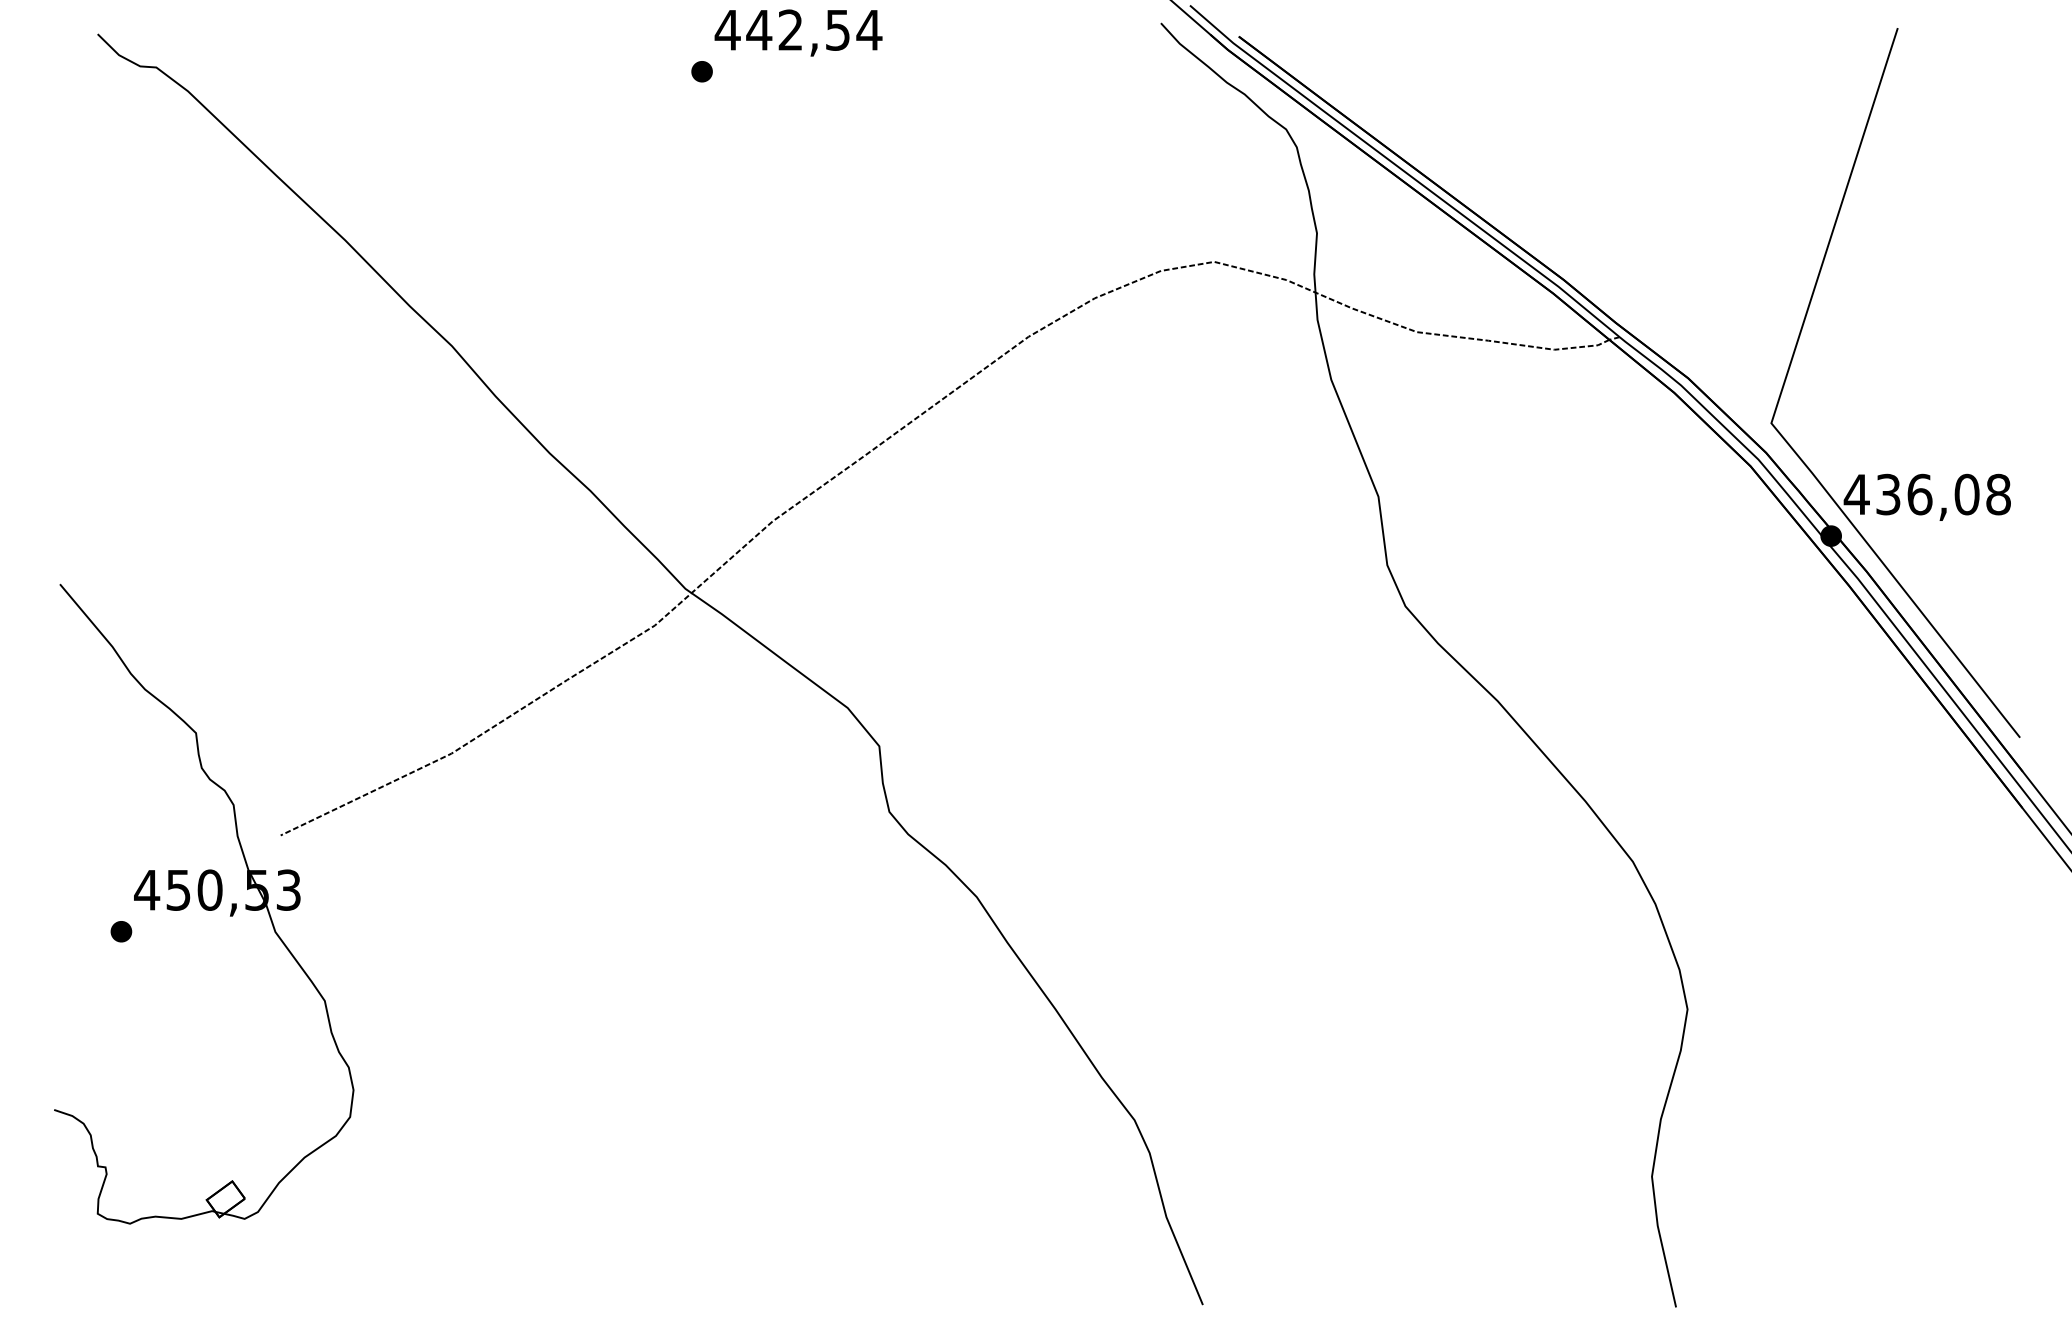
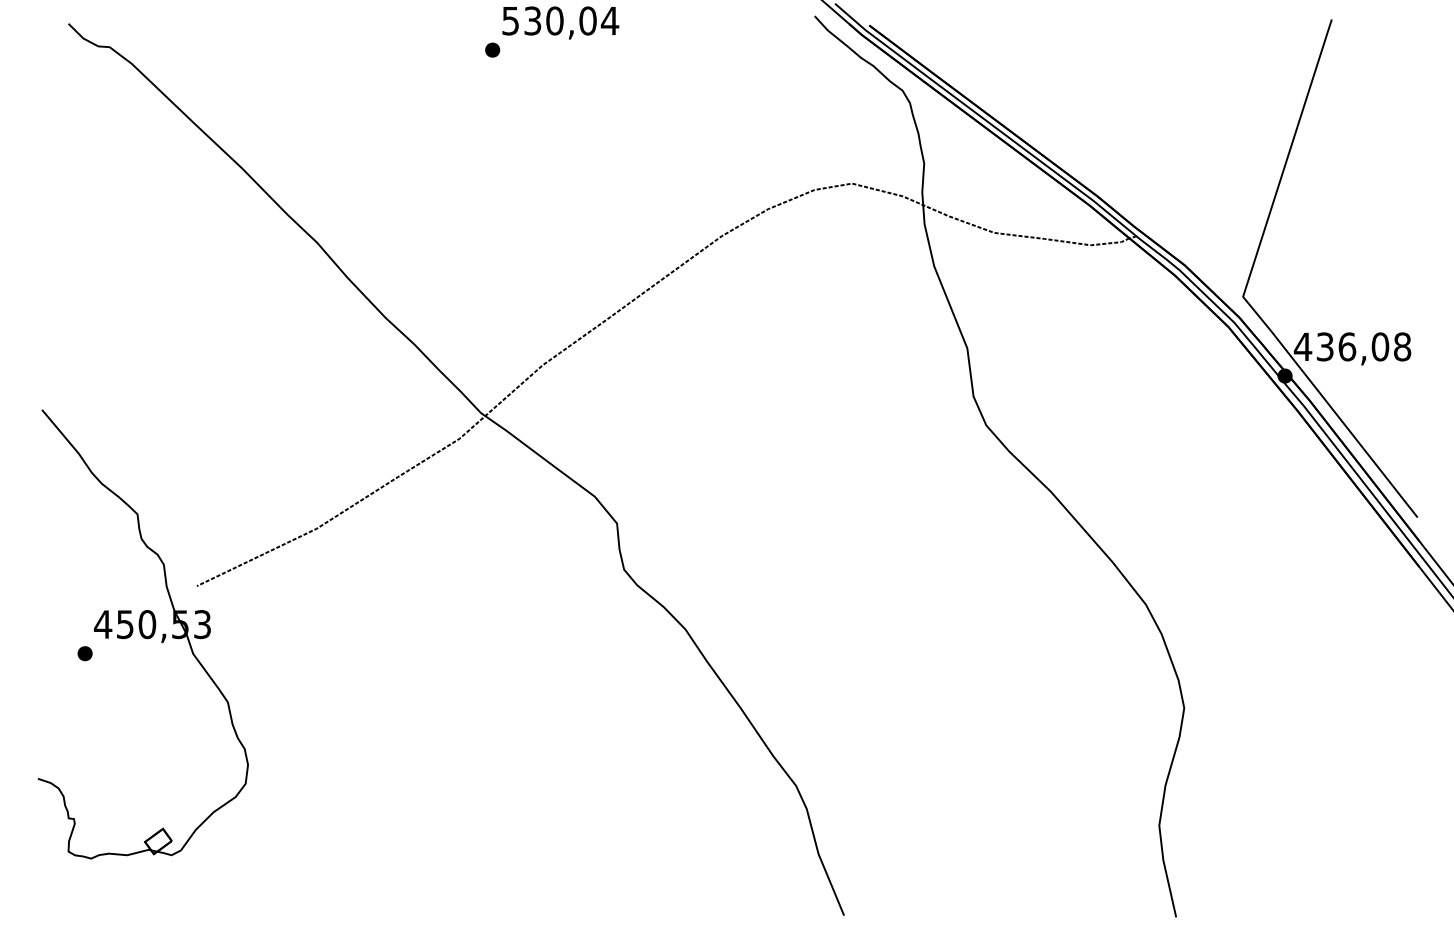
text: (782, 29) -> (549, 20), 442,54 -> 530,04

